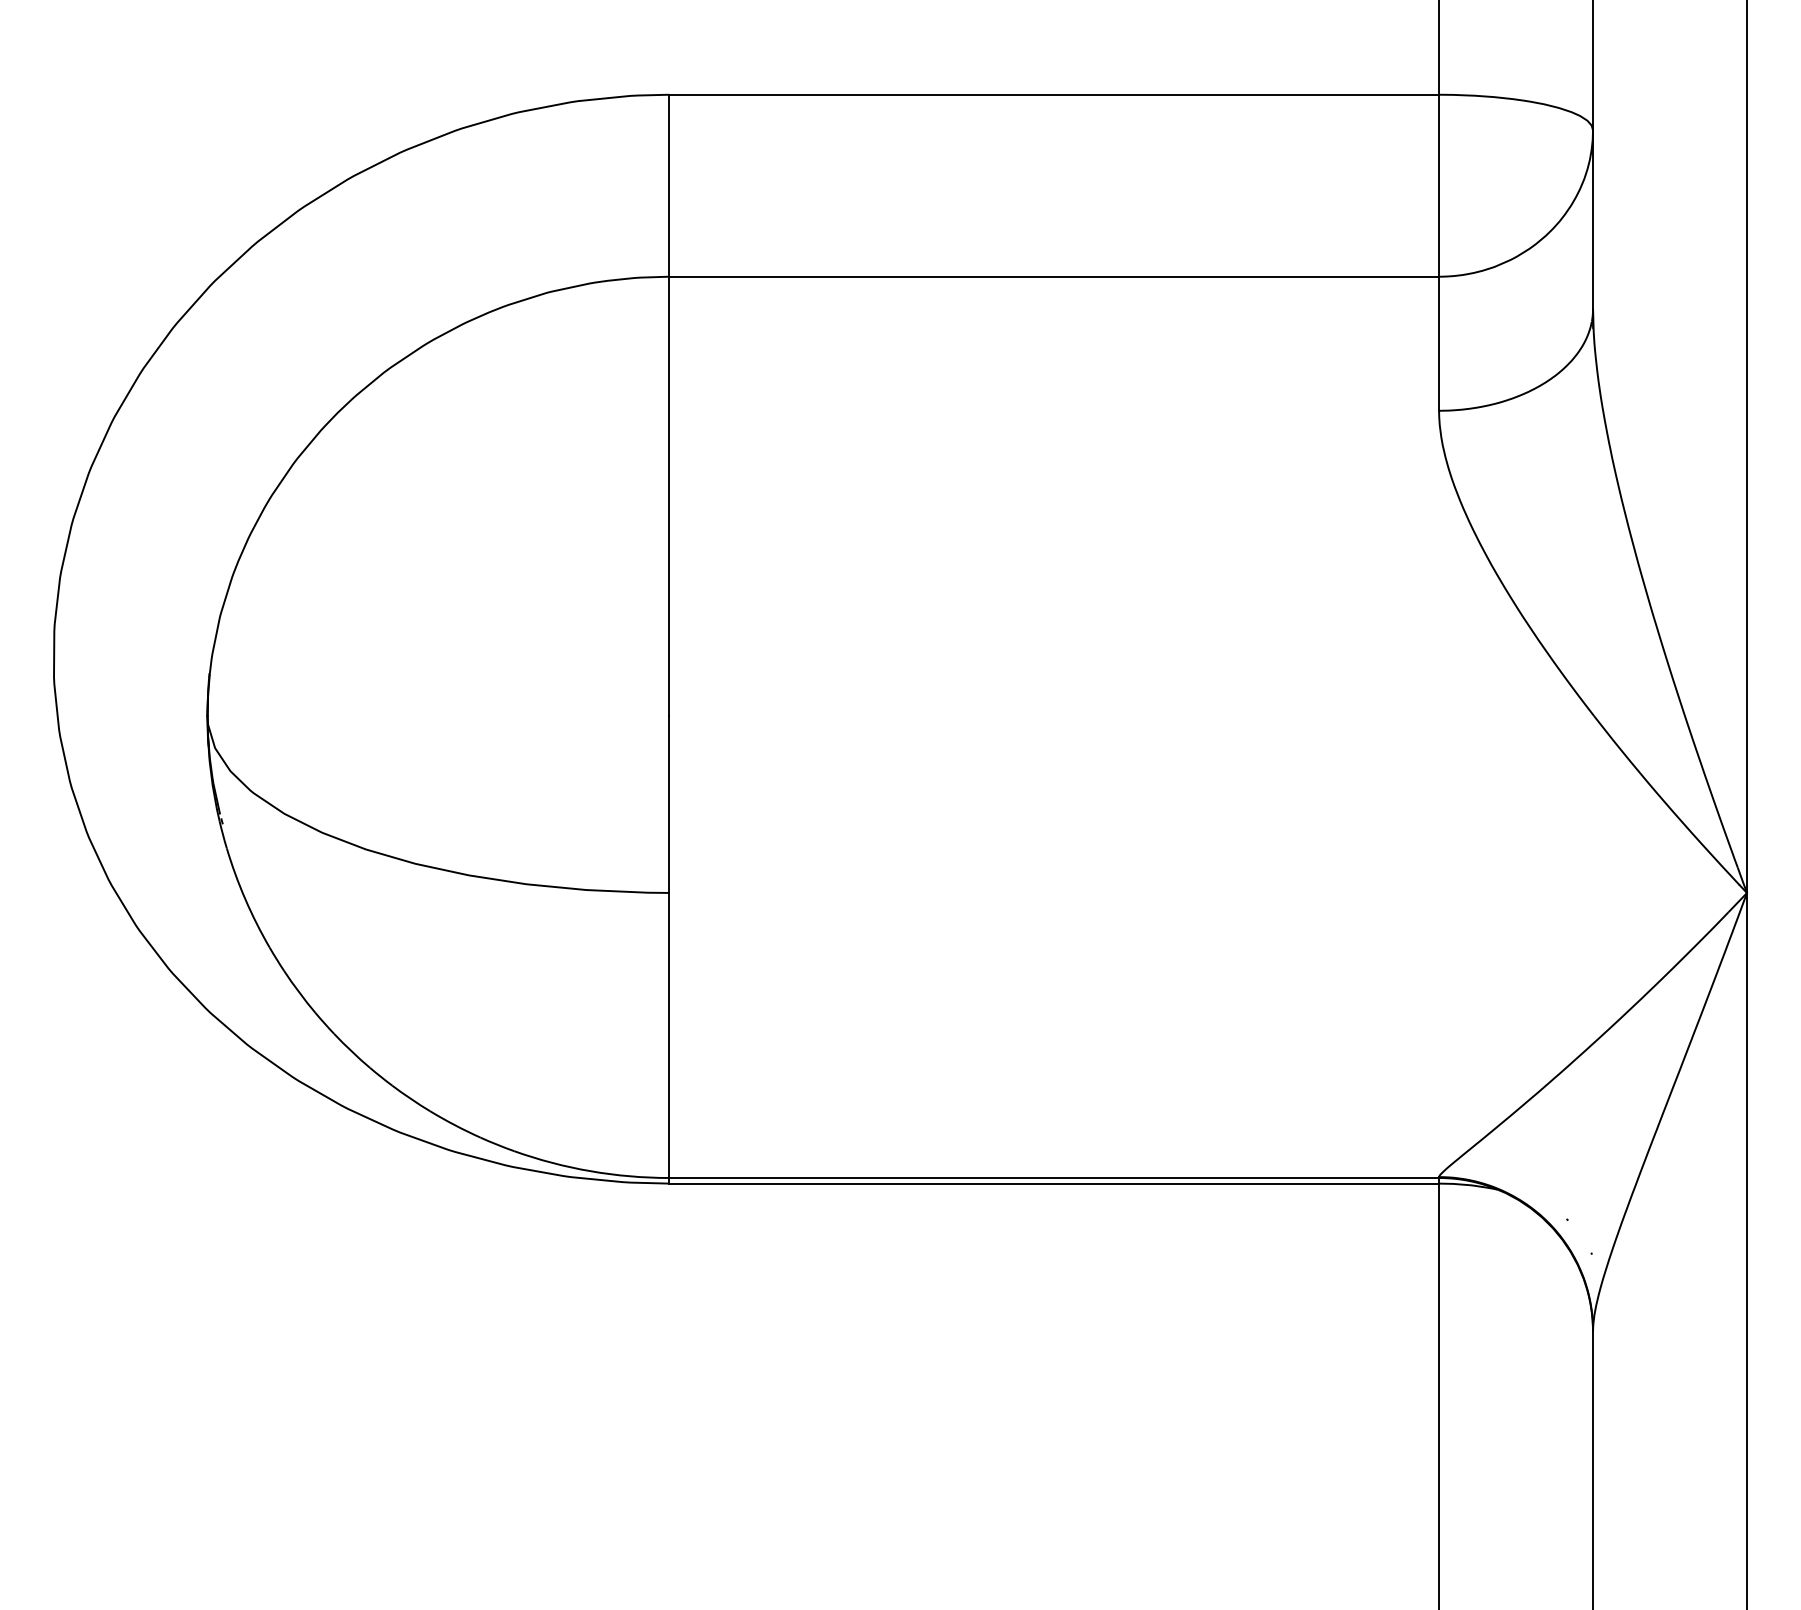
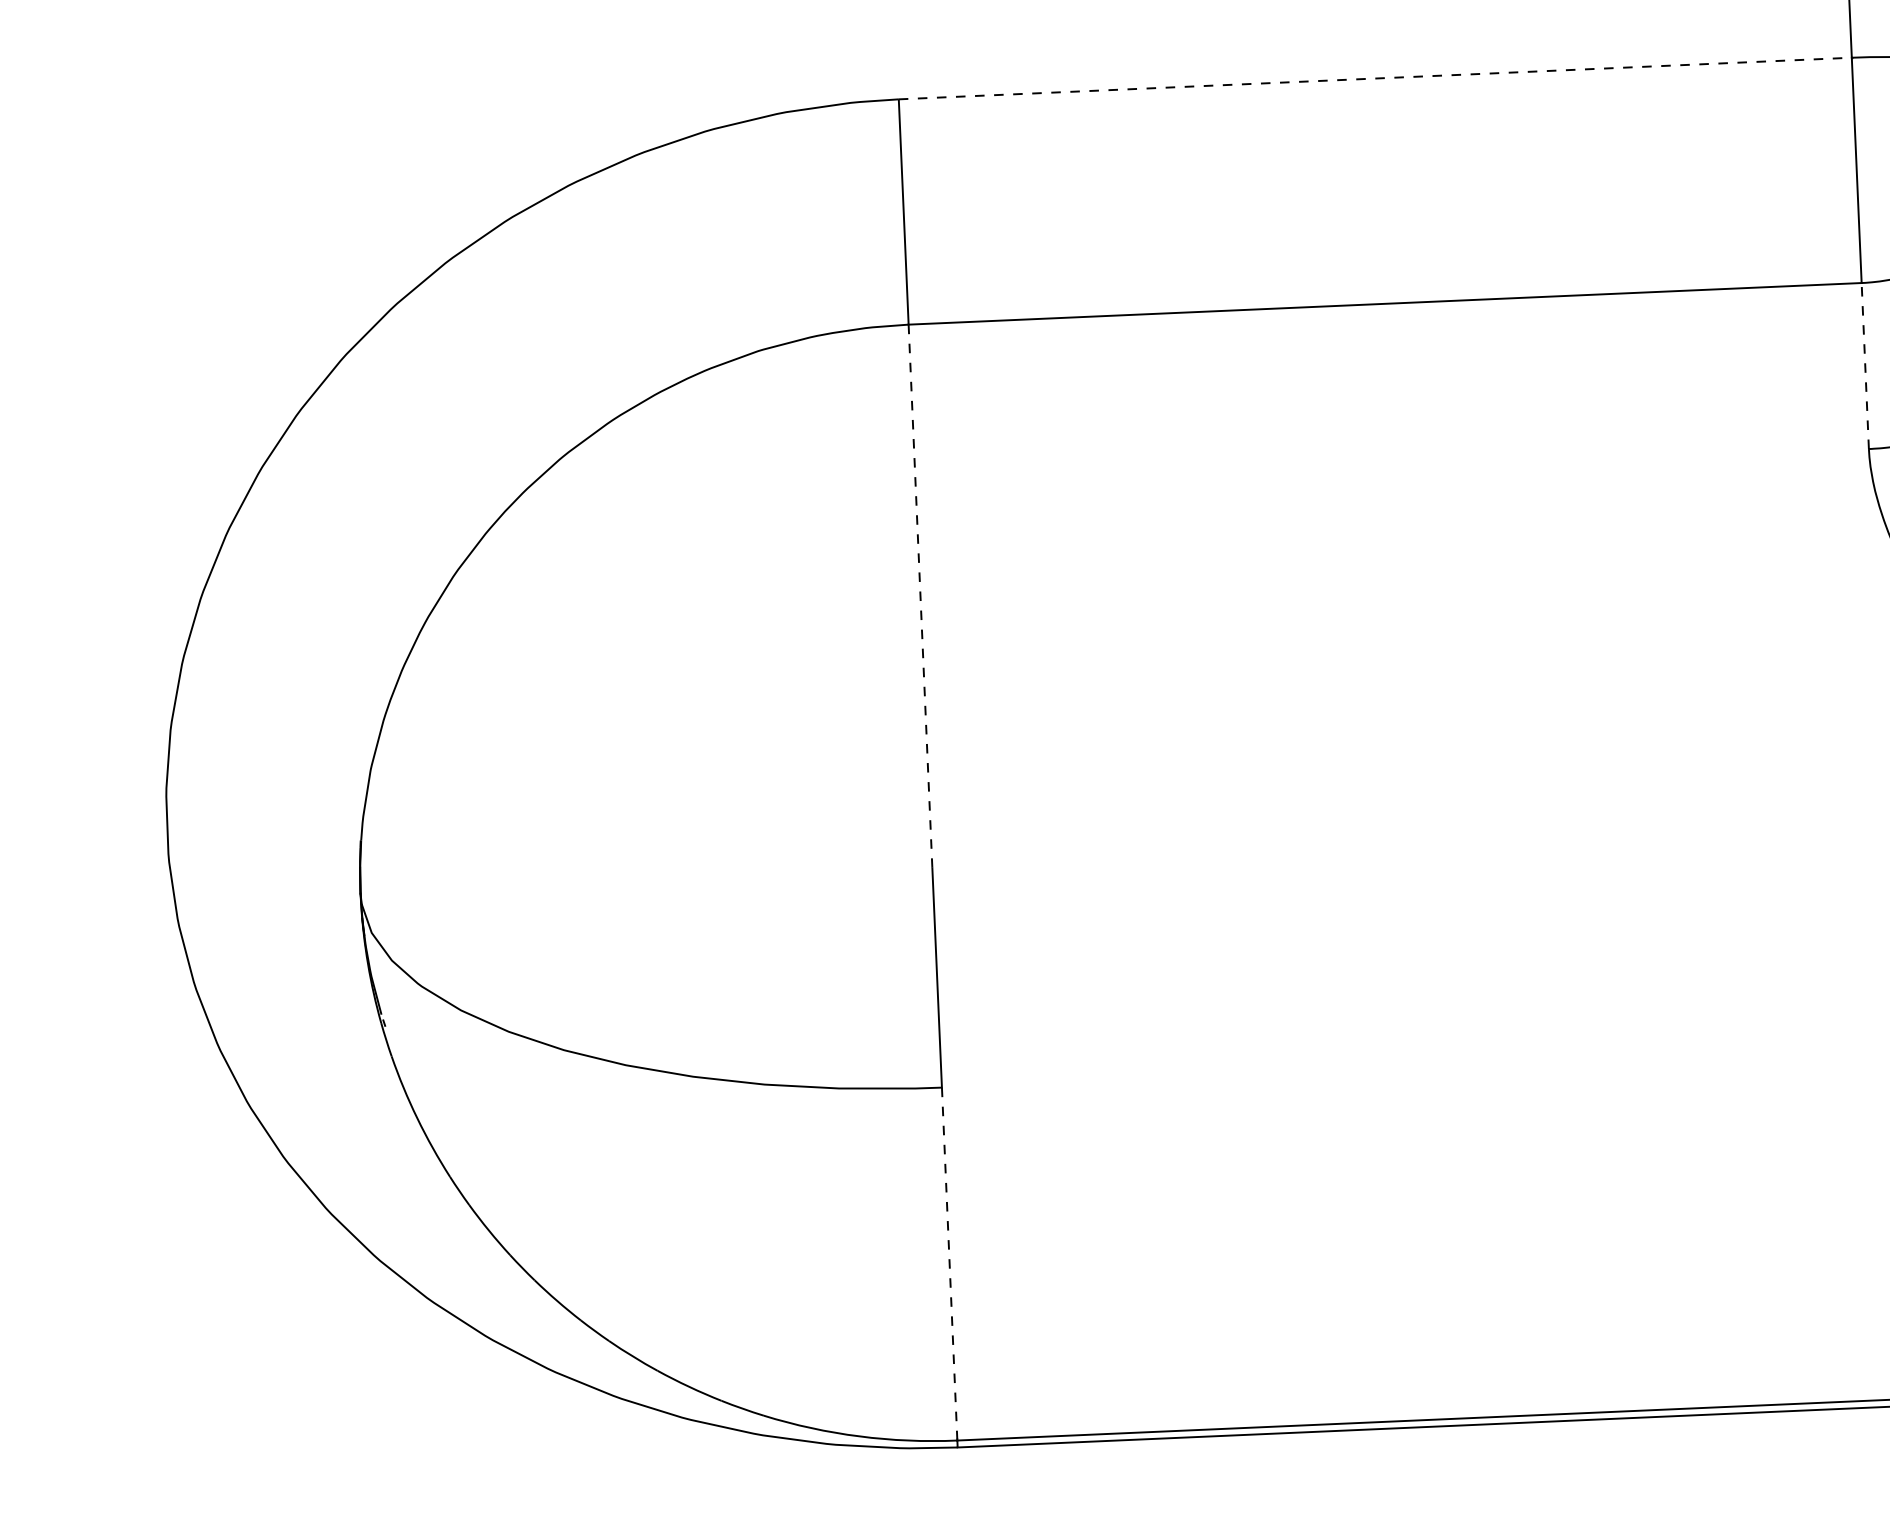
line: (1054, 94) -> (1375, 78), solid -> dashed
line: (1439, 343) -> (1865, 365), solid -> dashed
line: (669, 496) -> (920, 596), solid -> dashed
line: (669, 1035) -> (949, 1264), solid -> dashed

